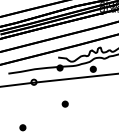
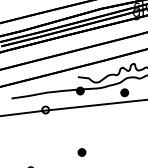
part: (64, 103) -> (80, 151), moved

